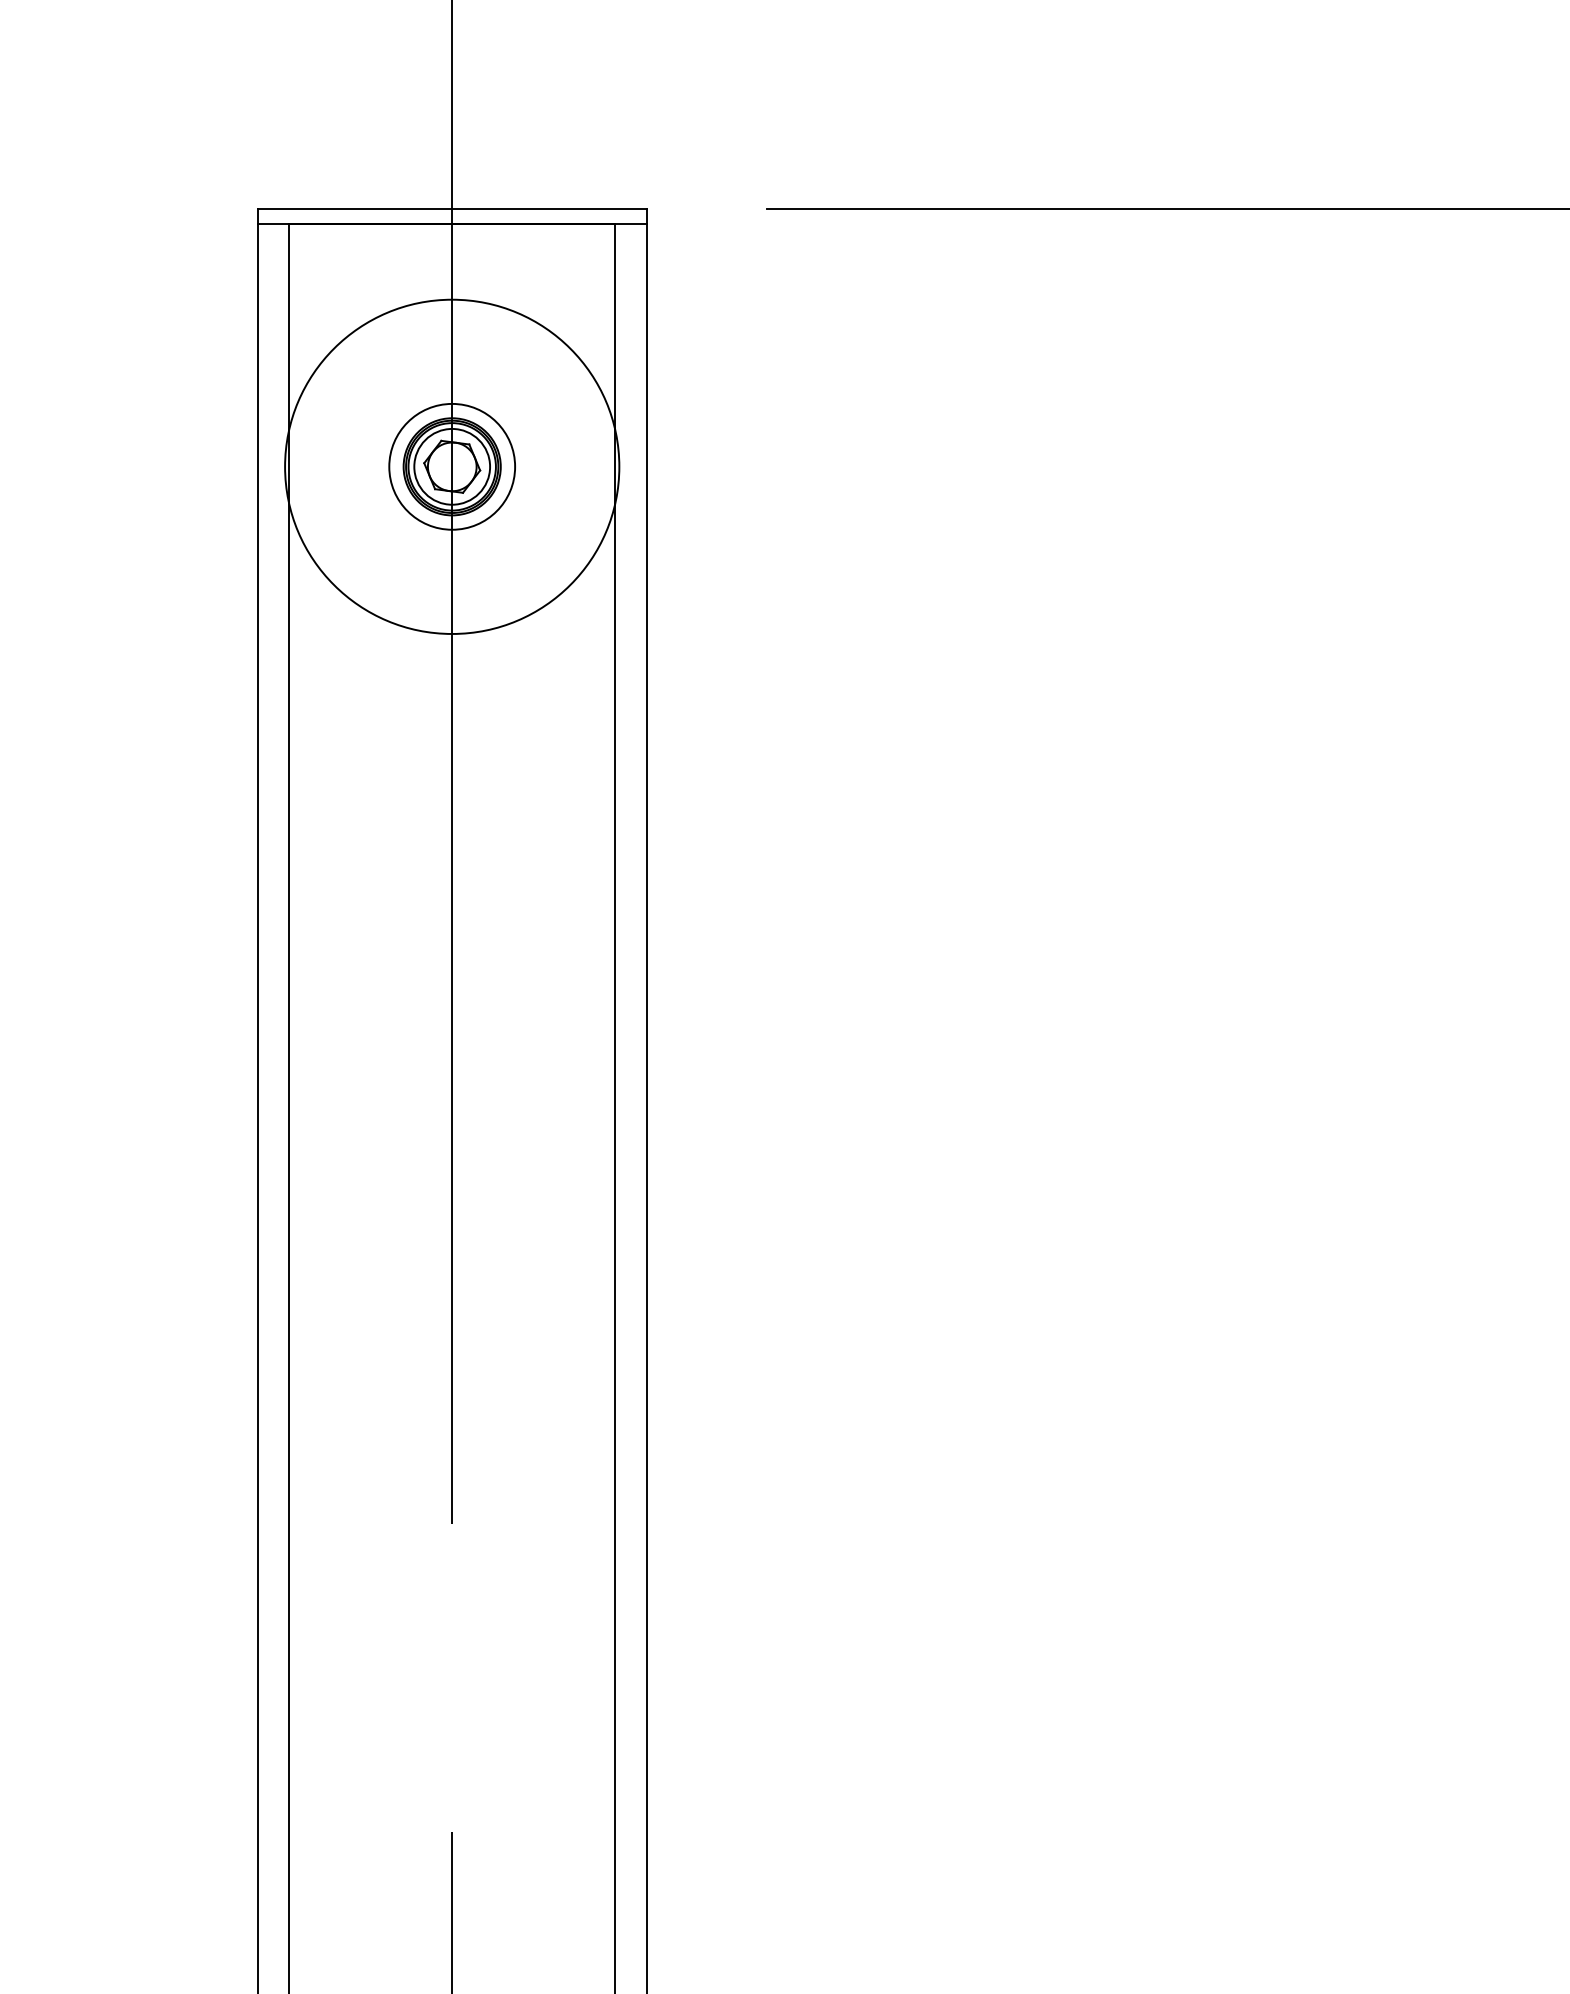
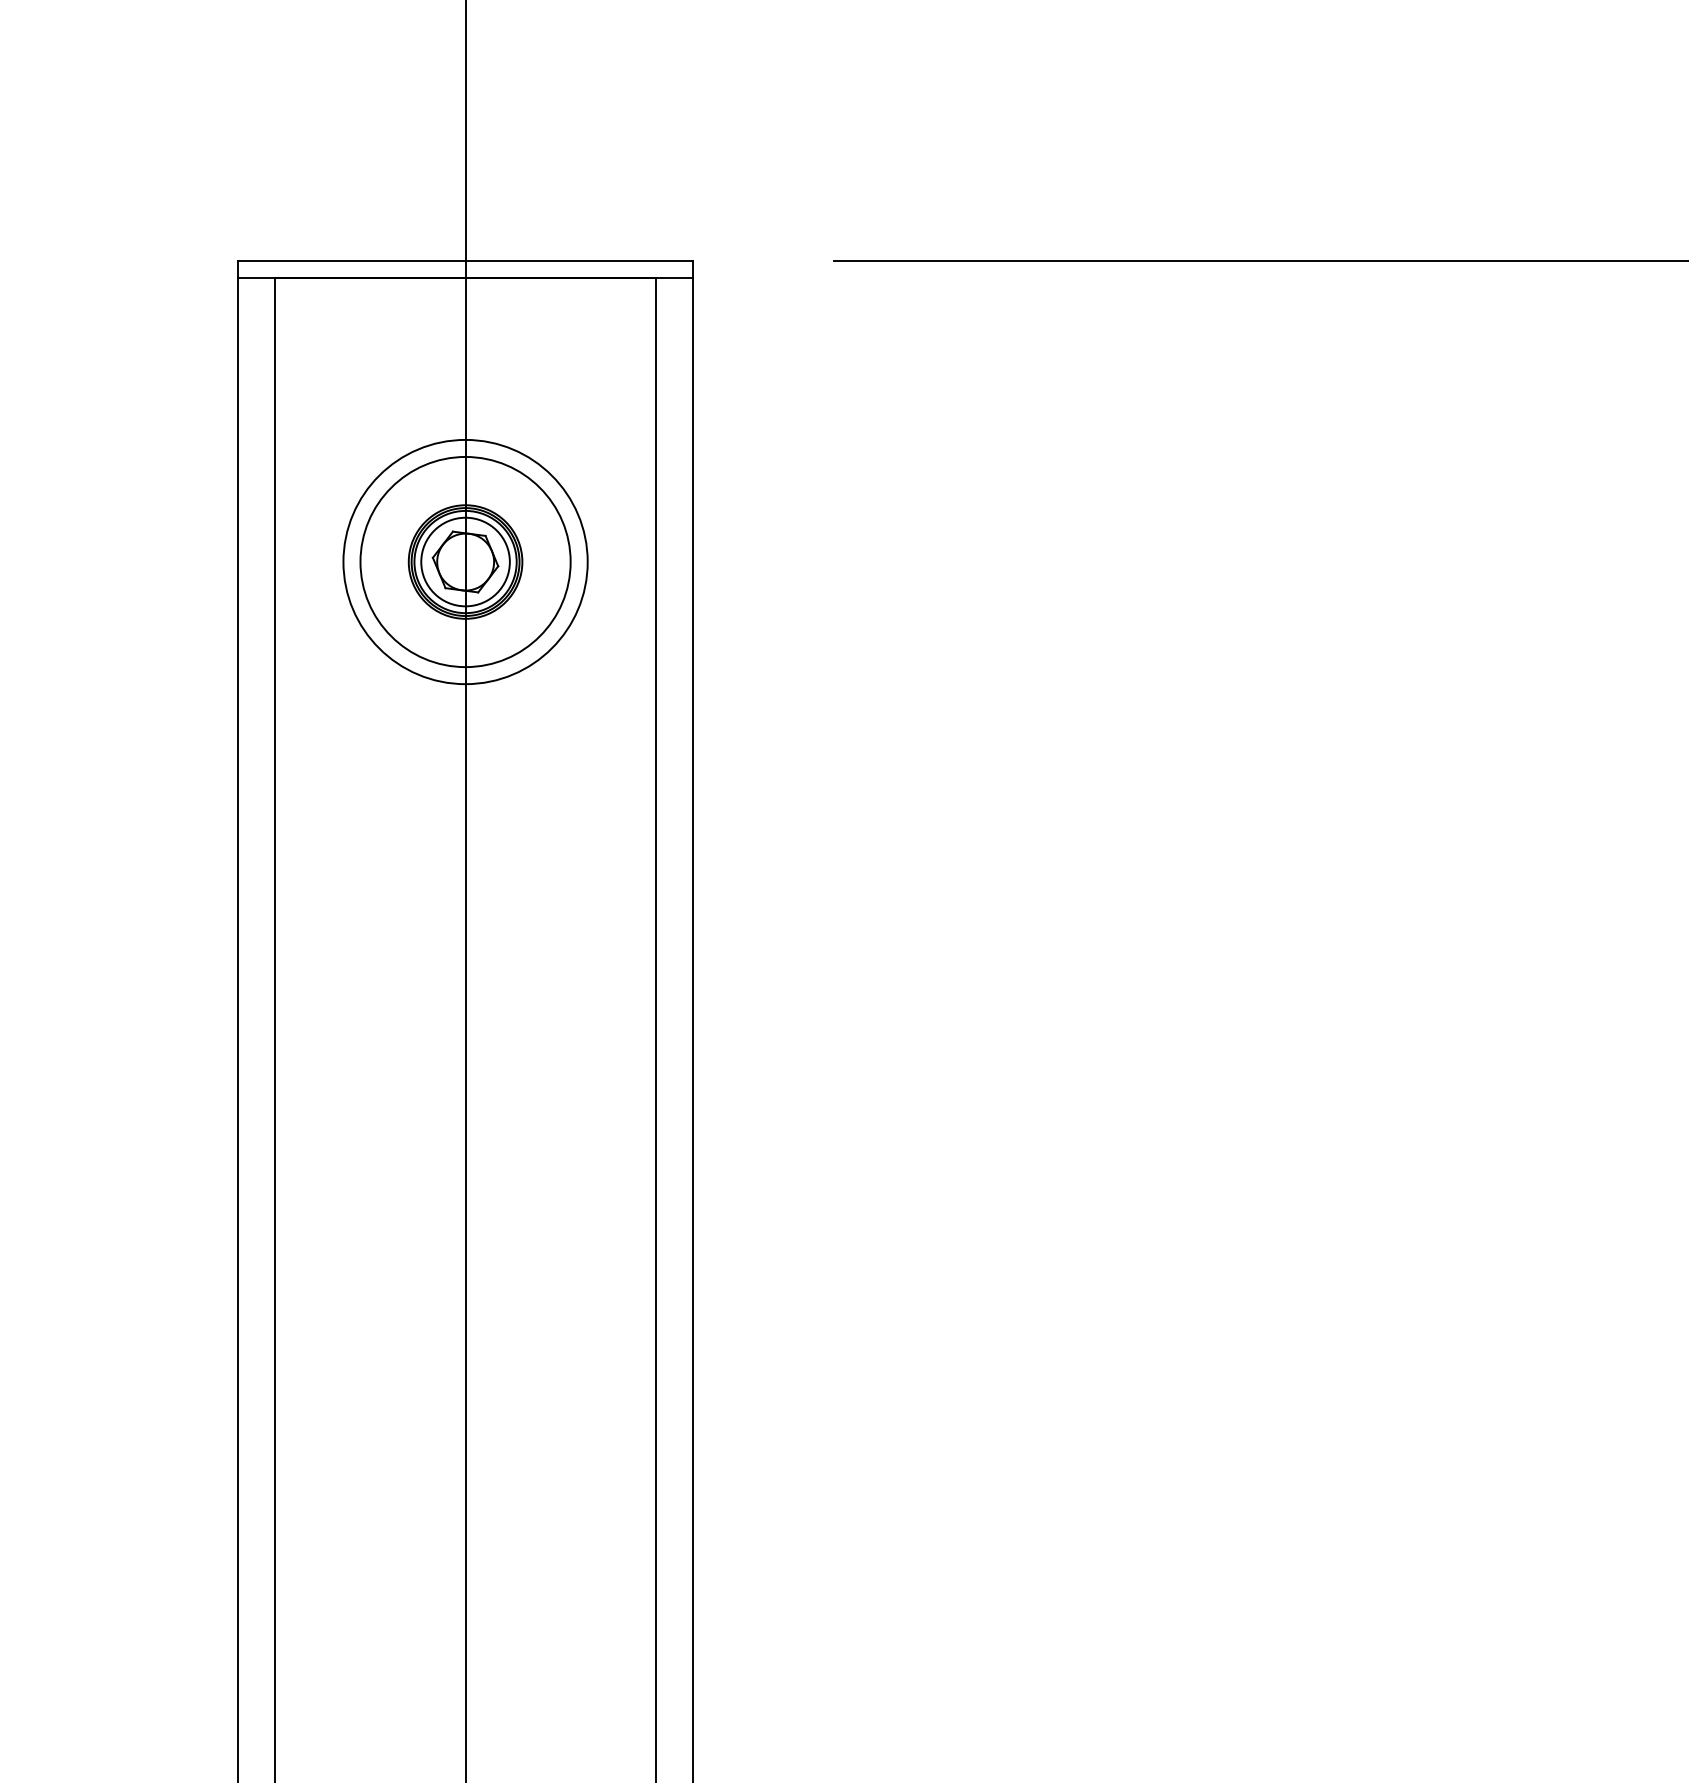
circle: (451, 466) -> (464, 561), size x0.62
circle: (452, 466) -> (465, 561), size x1.43

